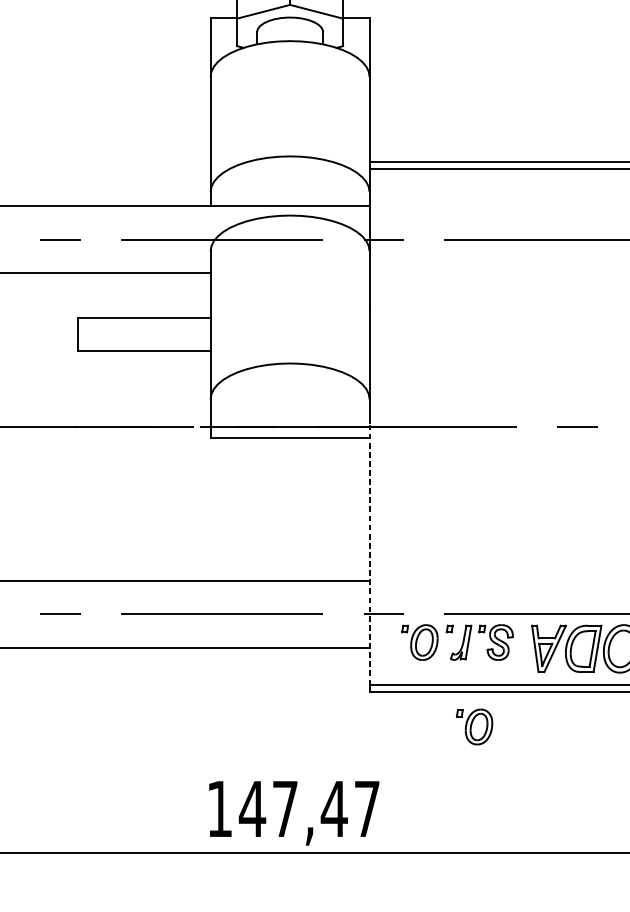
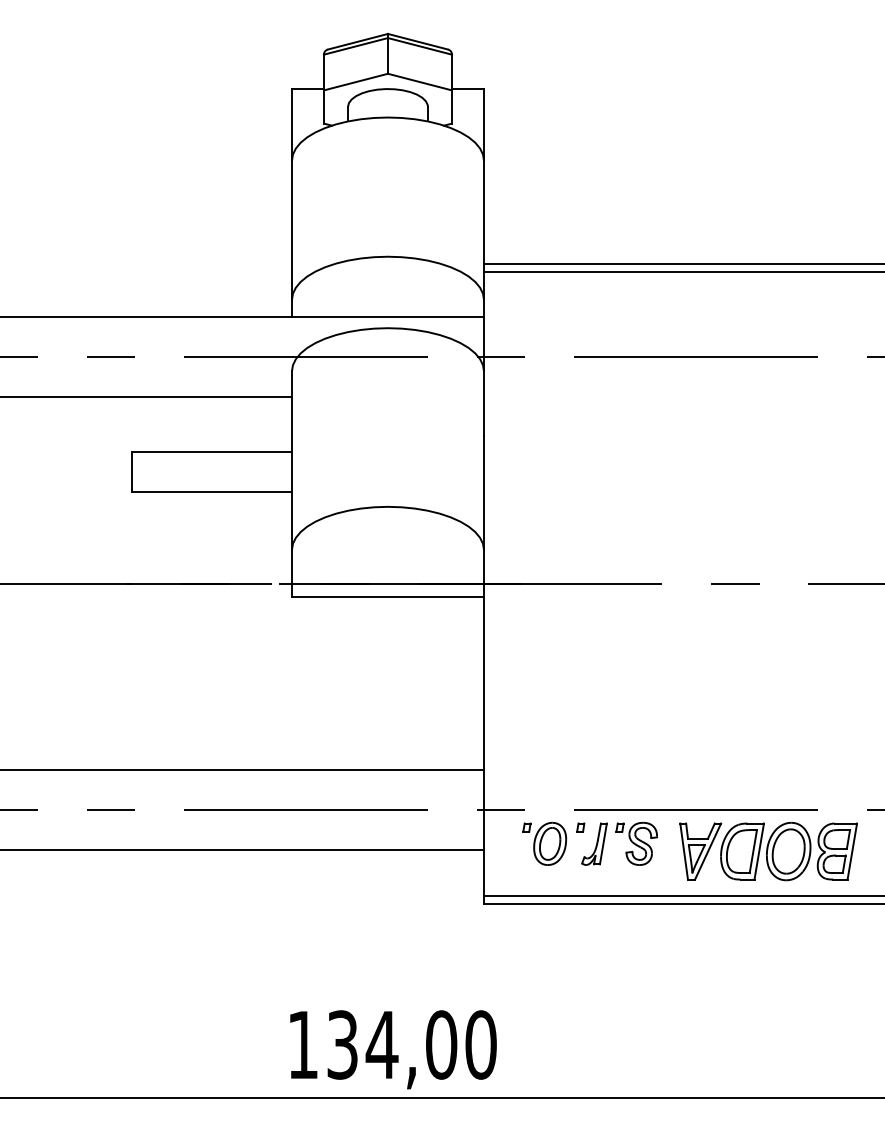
line: (369, 553) -> (483, 736), dashed -> solid
part: (474, 726) -> (610, 945), removed
text: (309, 808) -> (411, 1044), 147,47 -> 134,00

